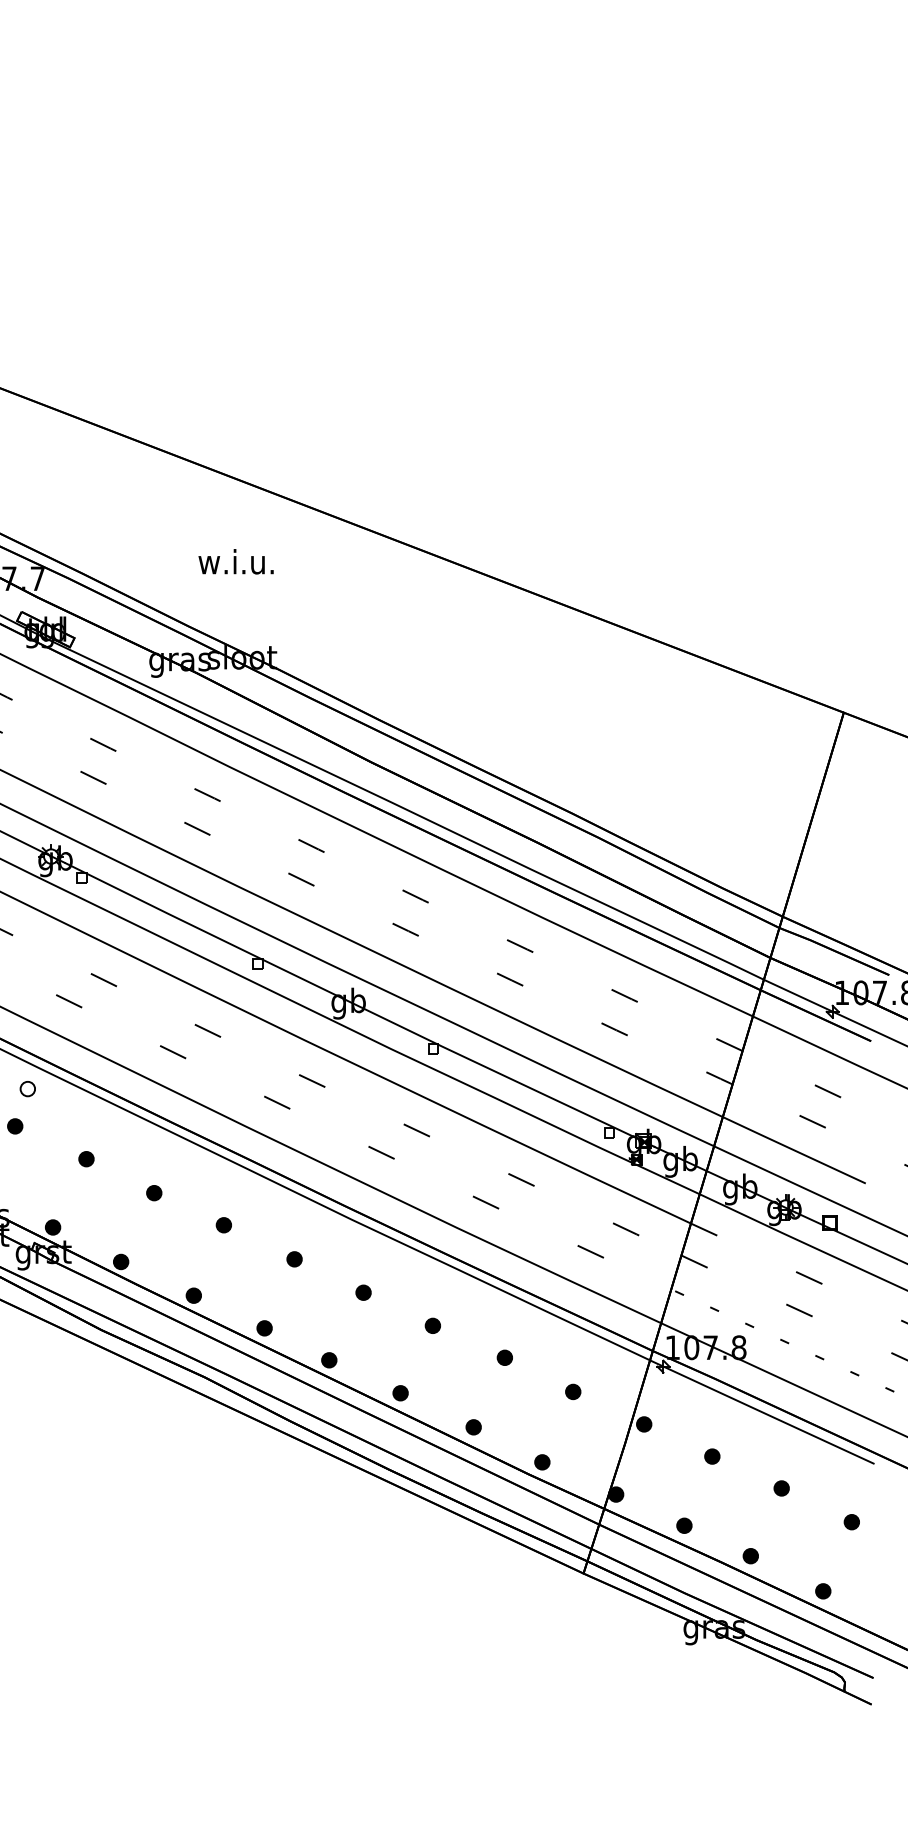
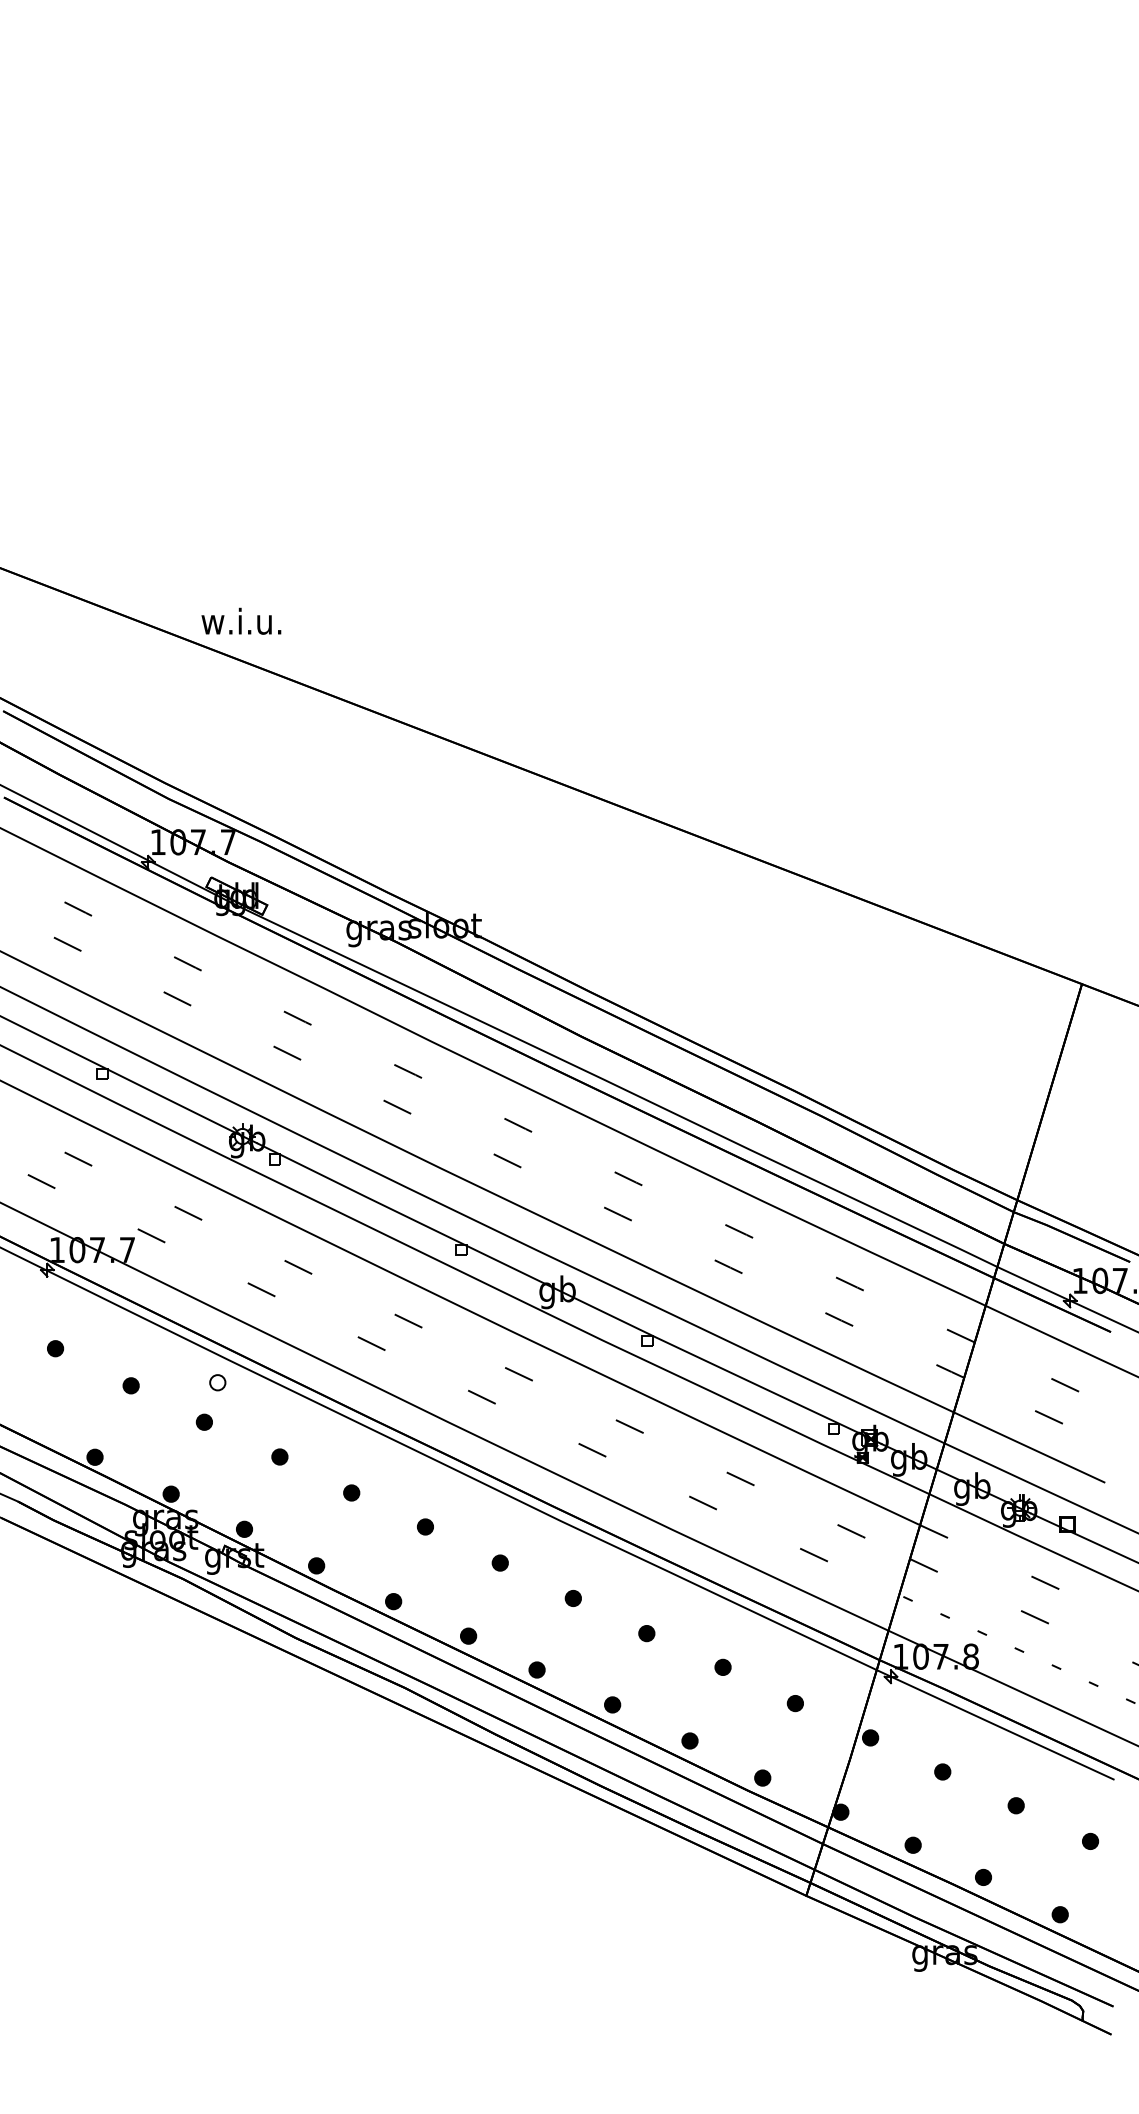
text: (236, 561) -> (241, 620), moved

